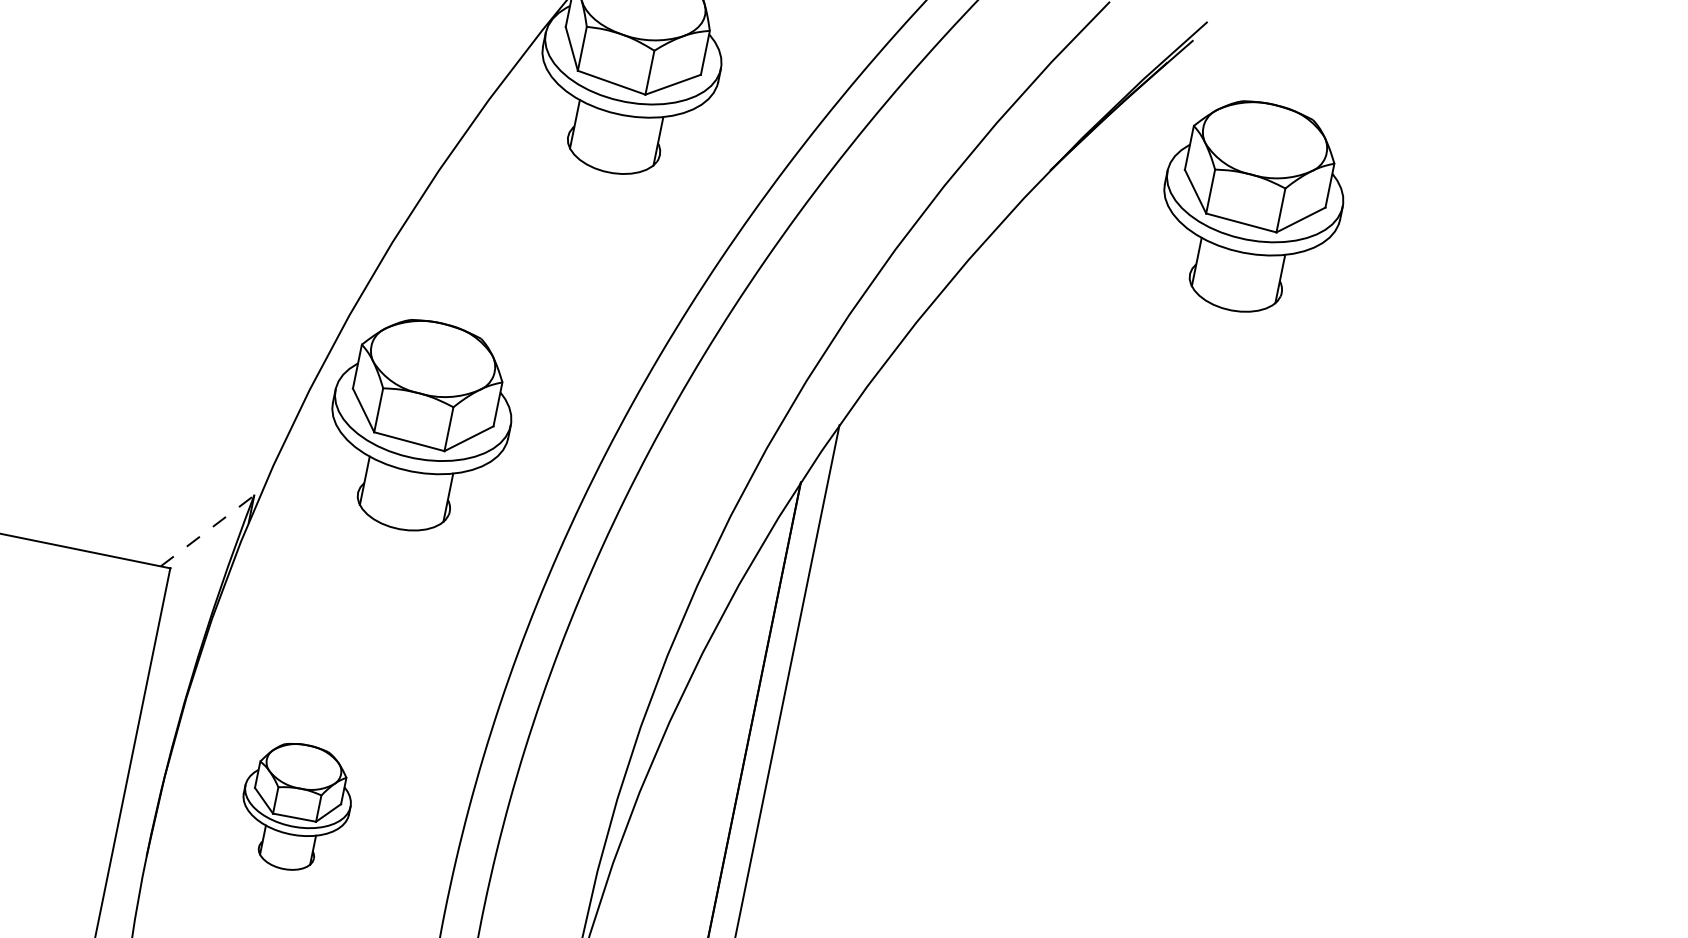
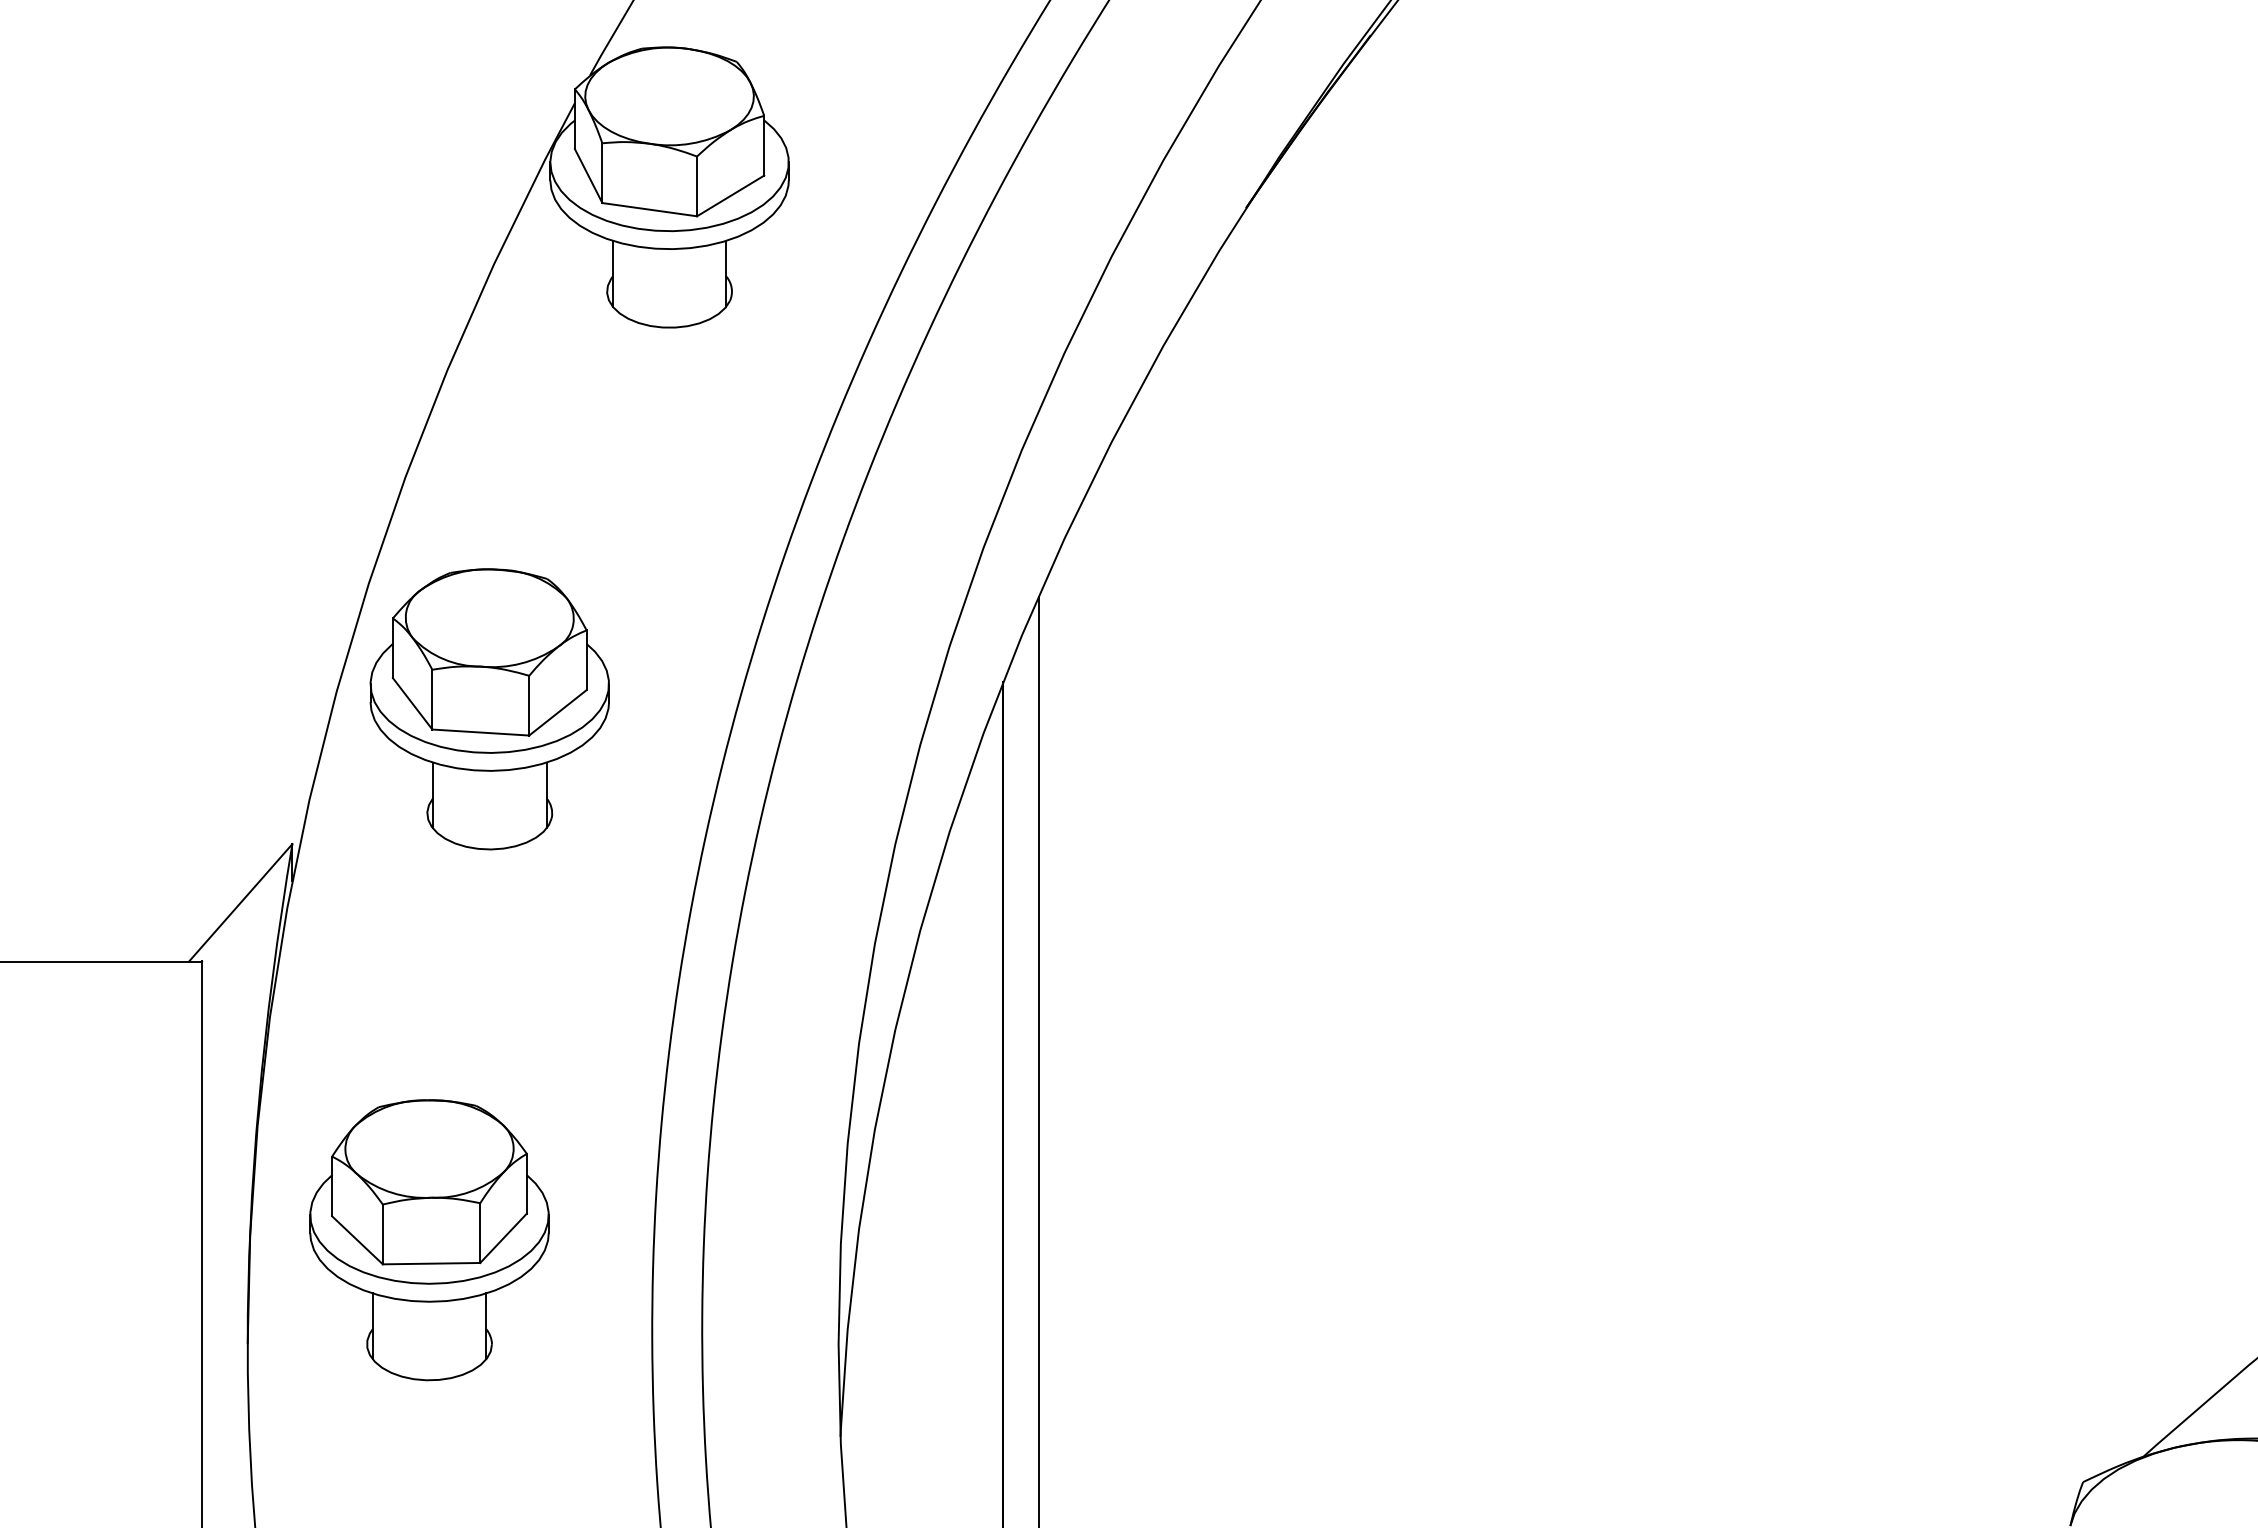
part: (1251, 207) -> (1518, 202), removed
line: (208, 530) -> (241, 902), dashed -> solid
part: (295, 807) -> (429, 1240), size x1.67

